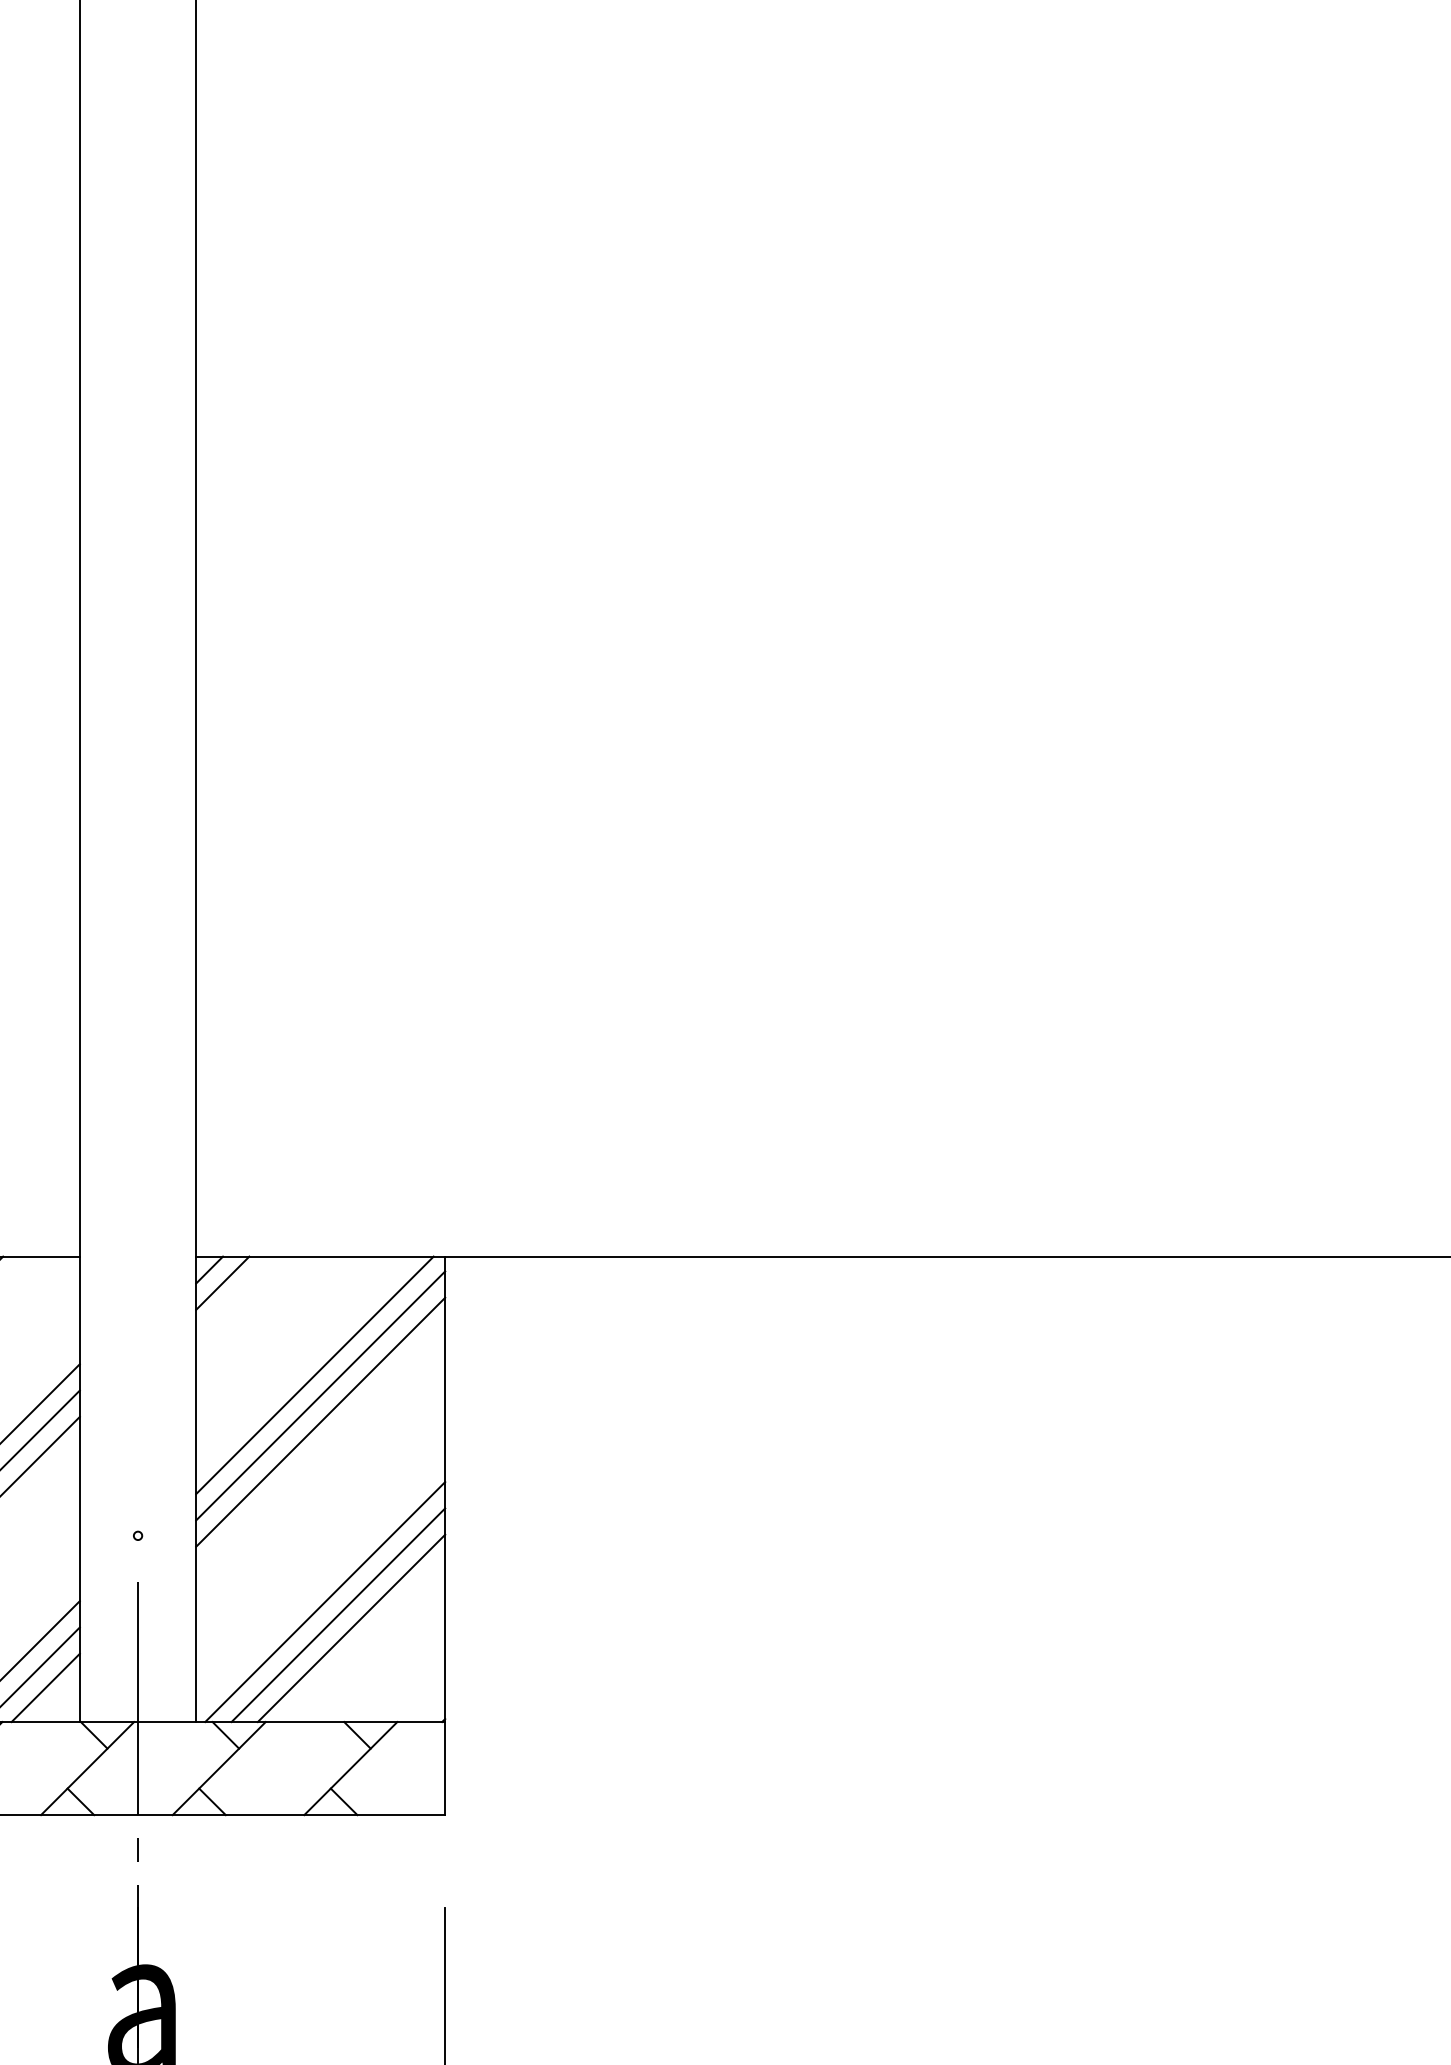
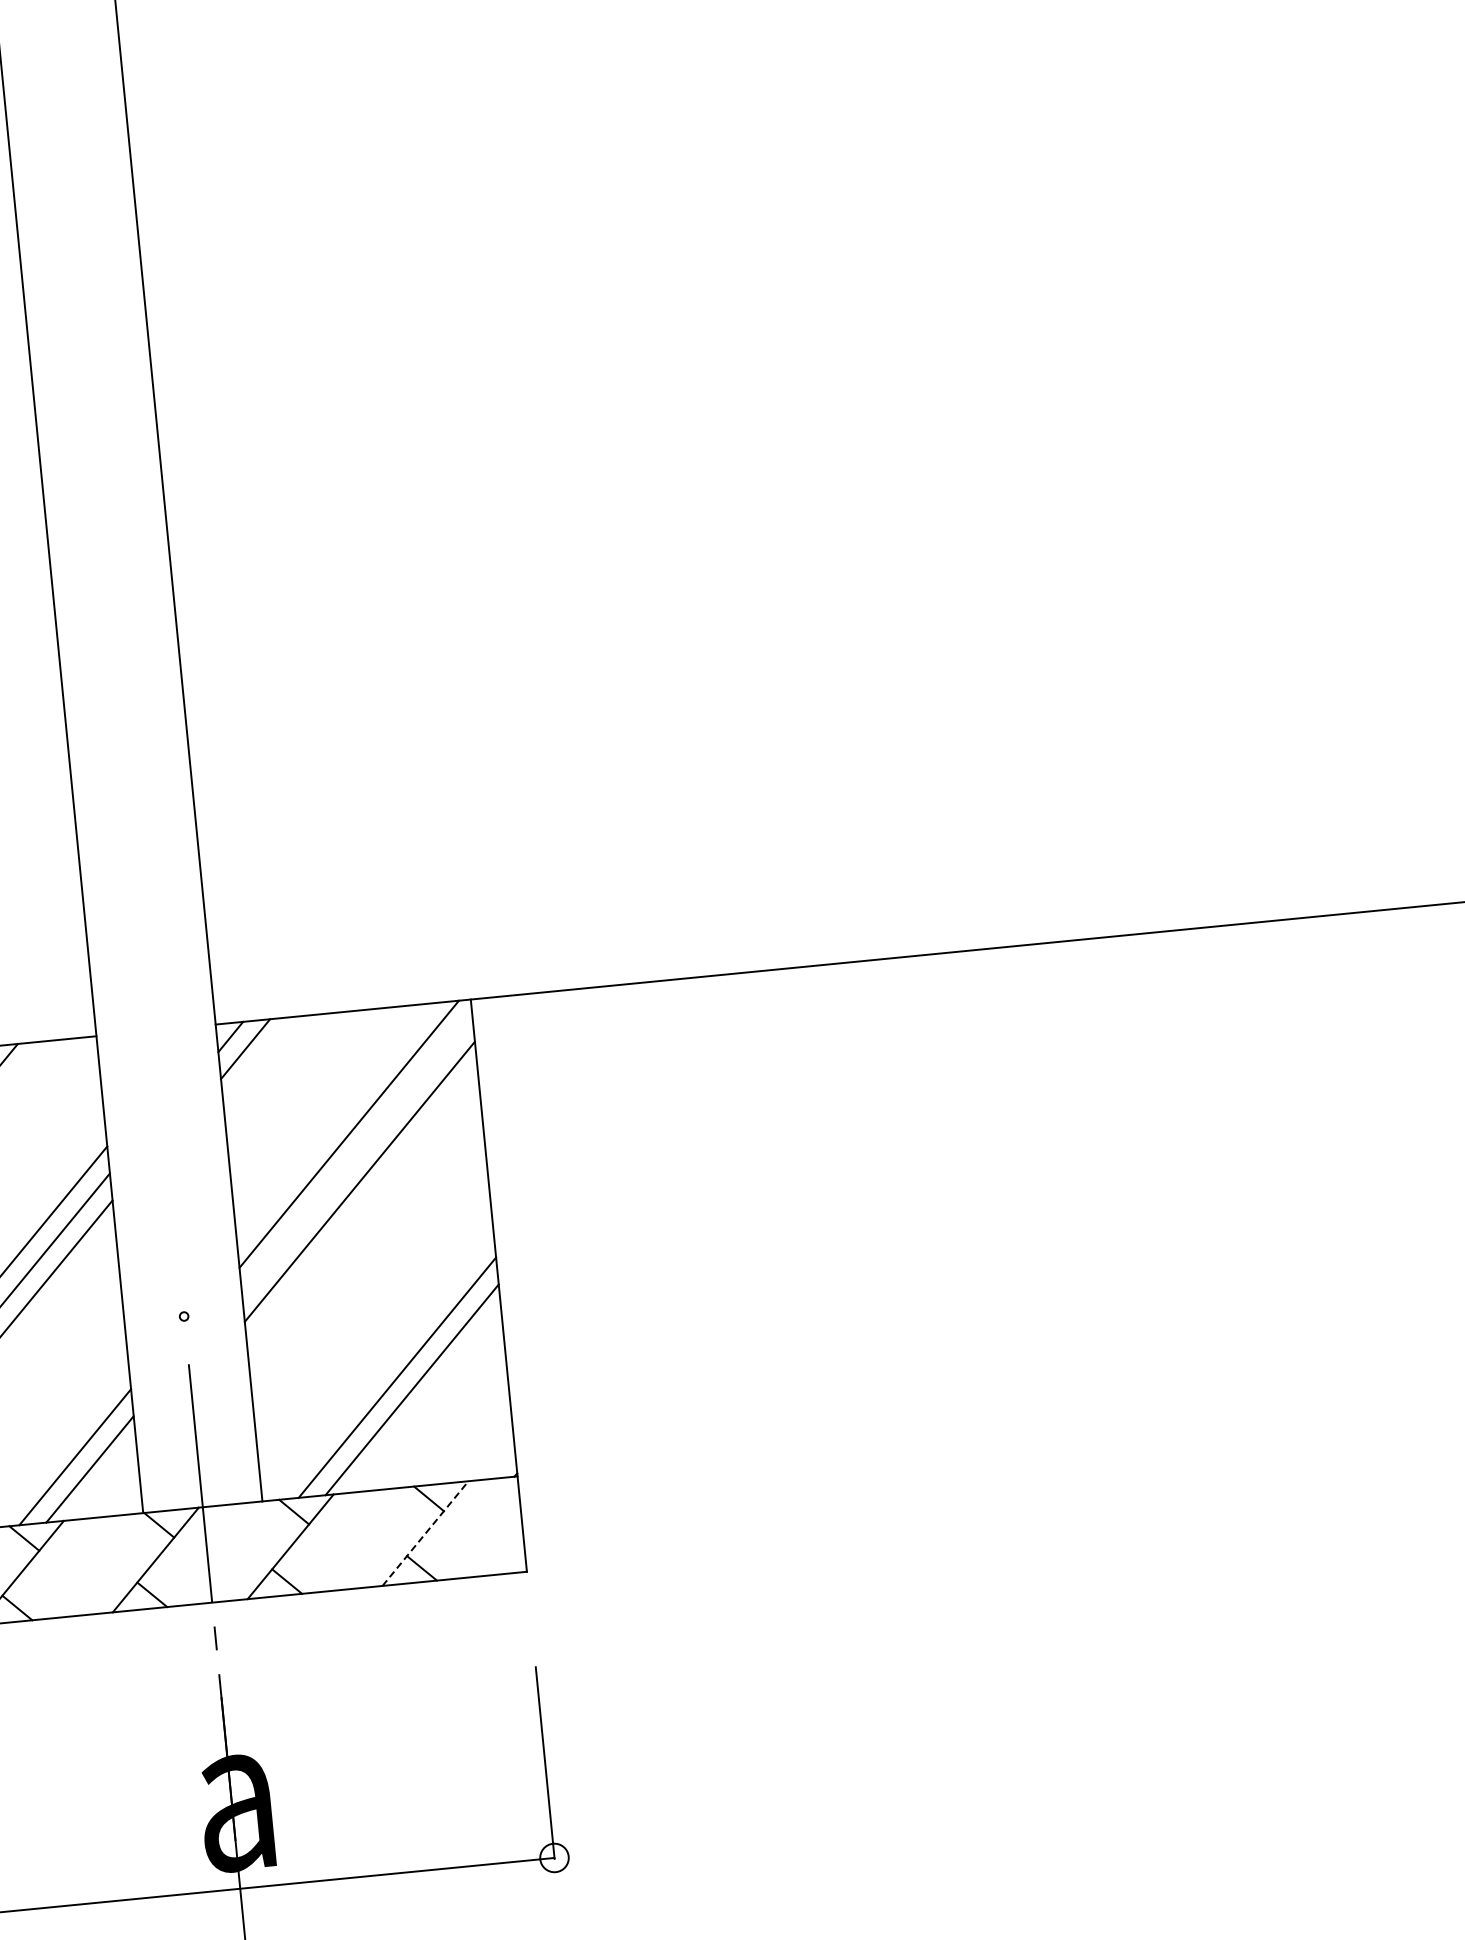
line: (320, 1395) -> (356, 1154), removed
line: (325, 1602) -> (382, 1365), removed
line: (45, 1687) -> (104, 1481), removed
line: (350, 1768) -> (425, 1533), solid -> dashed

